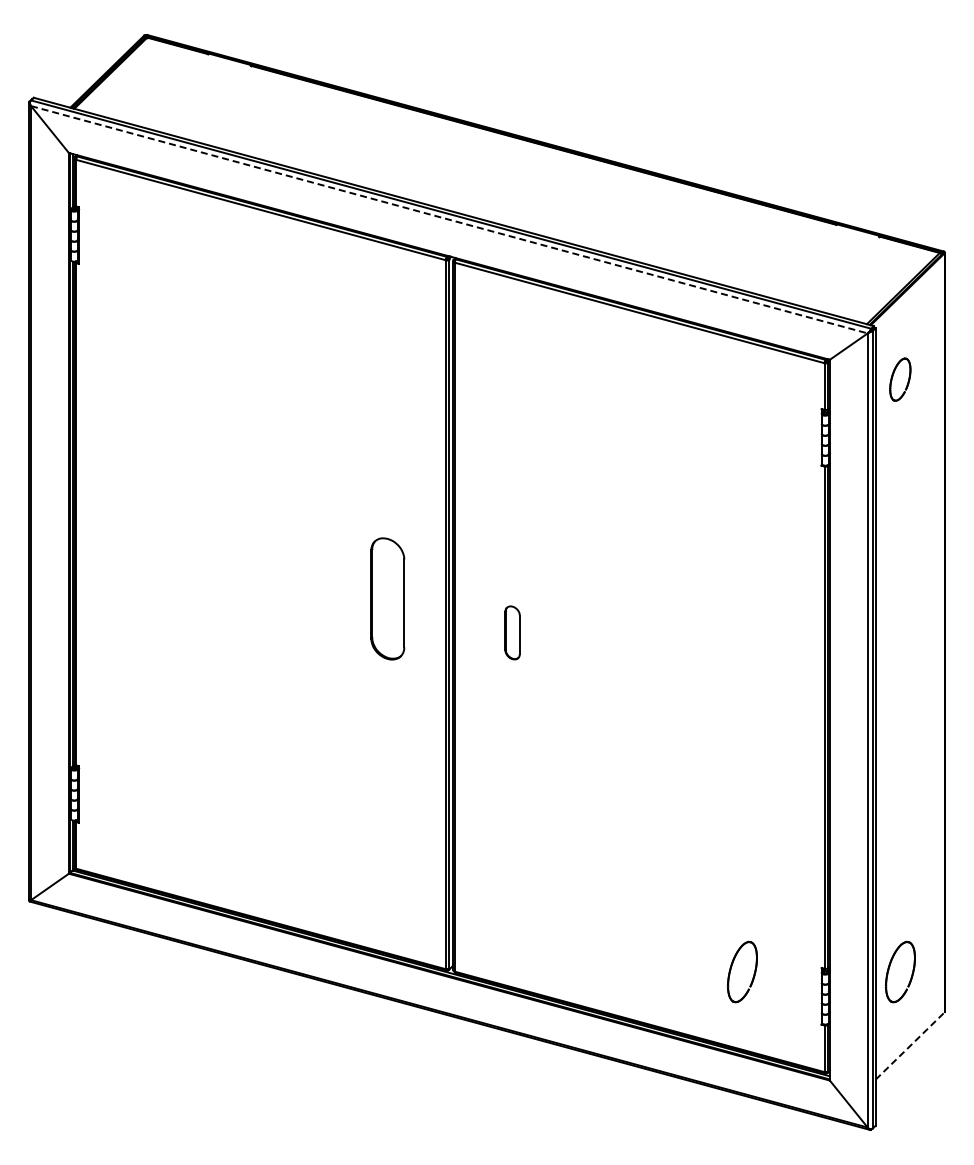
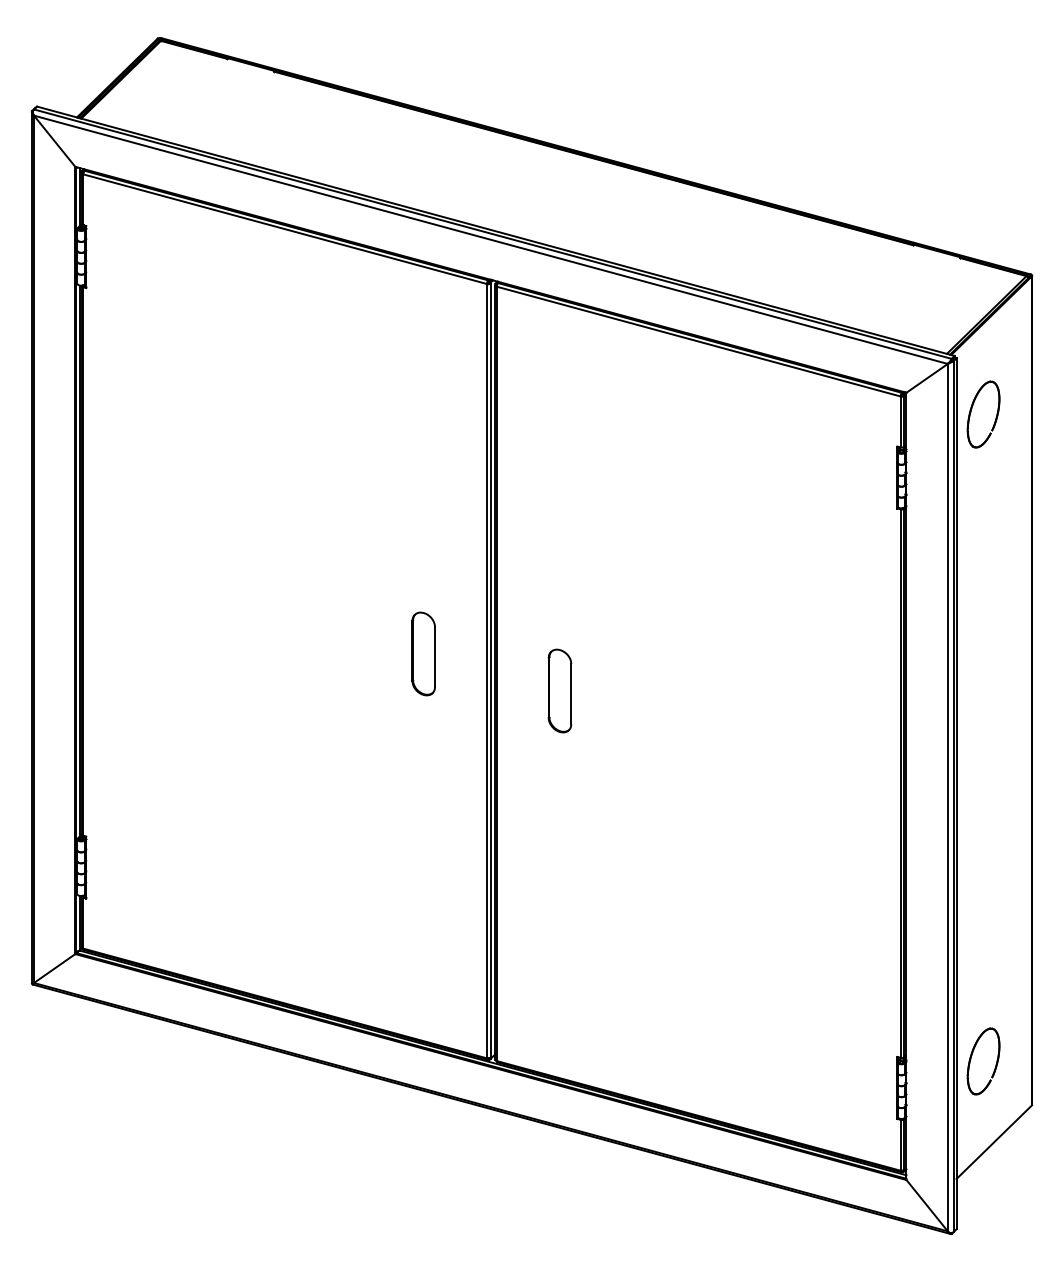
line: (449, 219) -> (491, 239), dashed -> solid
part: (899, 379) -> (982, 414), size x1.43
part: (387, 598) -> (423, 653), size x0.62
part: (512, 632) -> (559, 690), size x1.43
part: (741, 971) -> (809, 1060), removed
line: (910, 1045) -> (994, 1141), dashed -> solid

